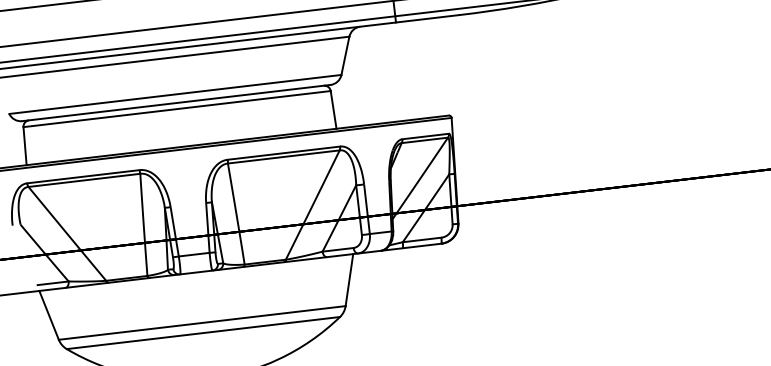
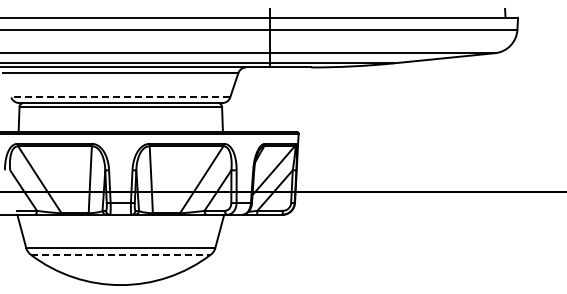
line: (174, 94) -> (120, 97), solid -> dashed
line: (204, 332) -> (121, 254), solid -> dashed

